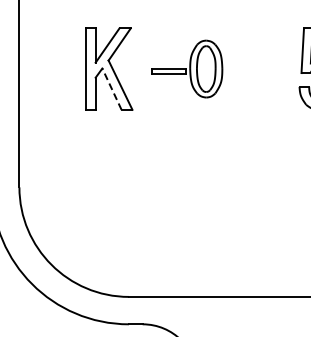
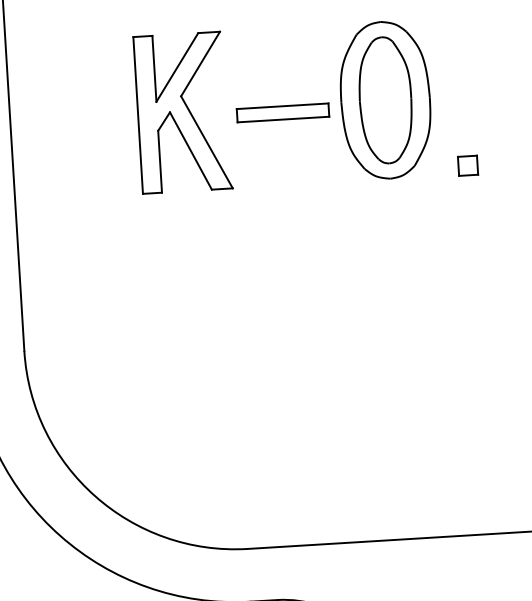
part: (187, 68) -> (333, 102), size x1.43
line: (111, 89) -> (190, 151), dashed -> solid
part: (254, 105) -> (467, 165), added

